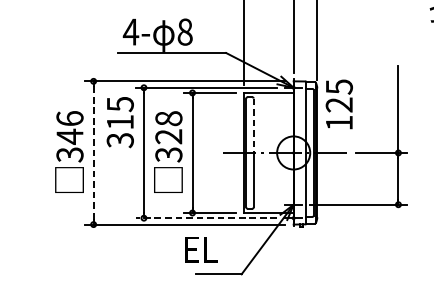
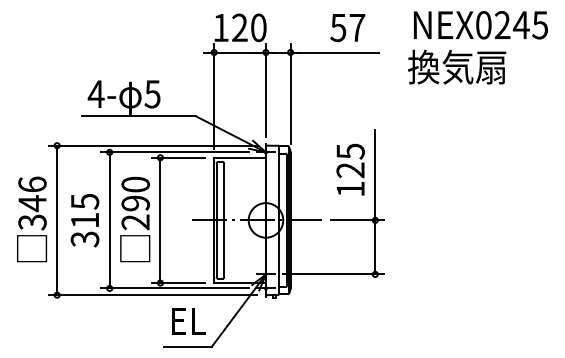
text: (184, 32) -> (152, 94), 8 -> 5
text: (339, 104) -> (350, 169), moved
text: (119, 122) -> (84, 220), moved
line: (253, 126) -> (224, 192), dashed -> solid
text: (168, 136) -> (135, 203), 328 -> 290
line: (93, 153) -> (57, 220), dashed -> solid
line: (206, 218) -> (174, 288), dashed -> solid
text: (201, 249) -> (188, 321), moved

